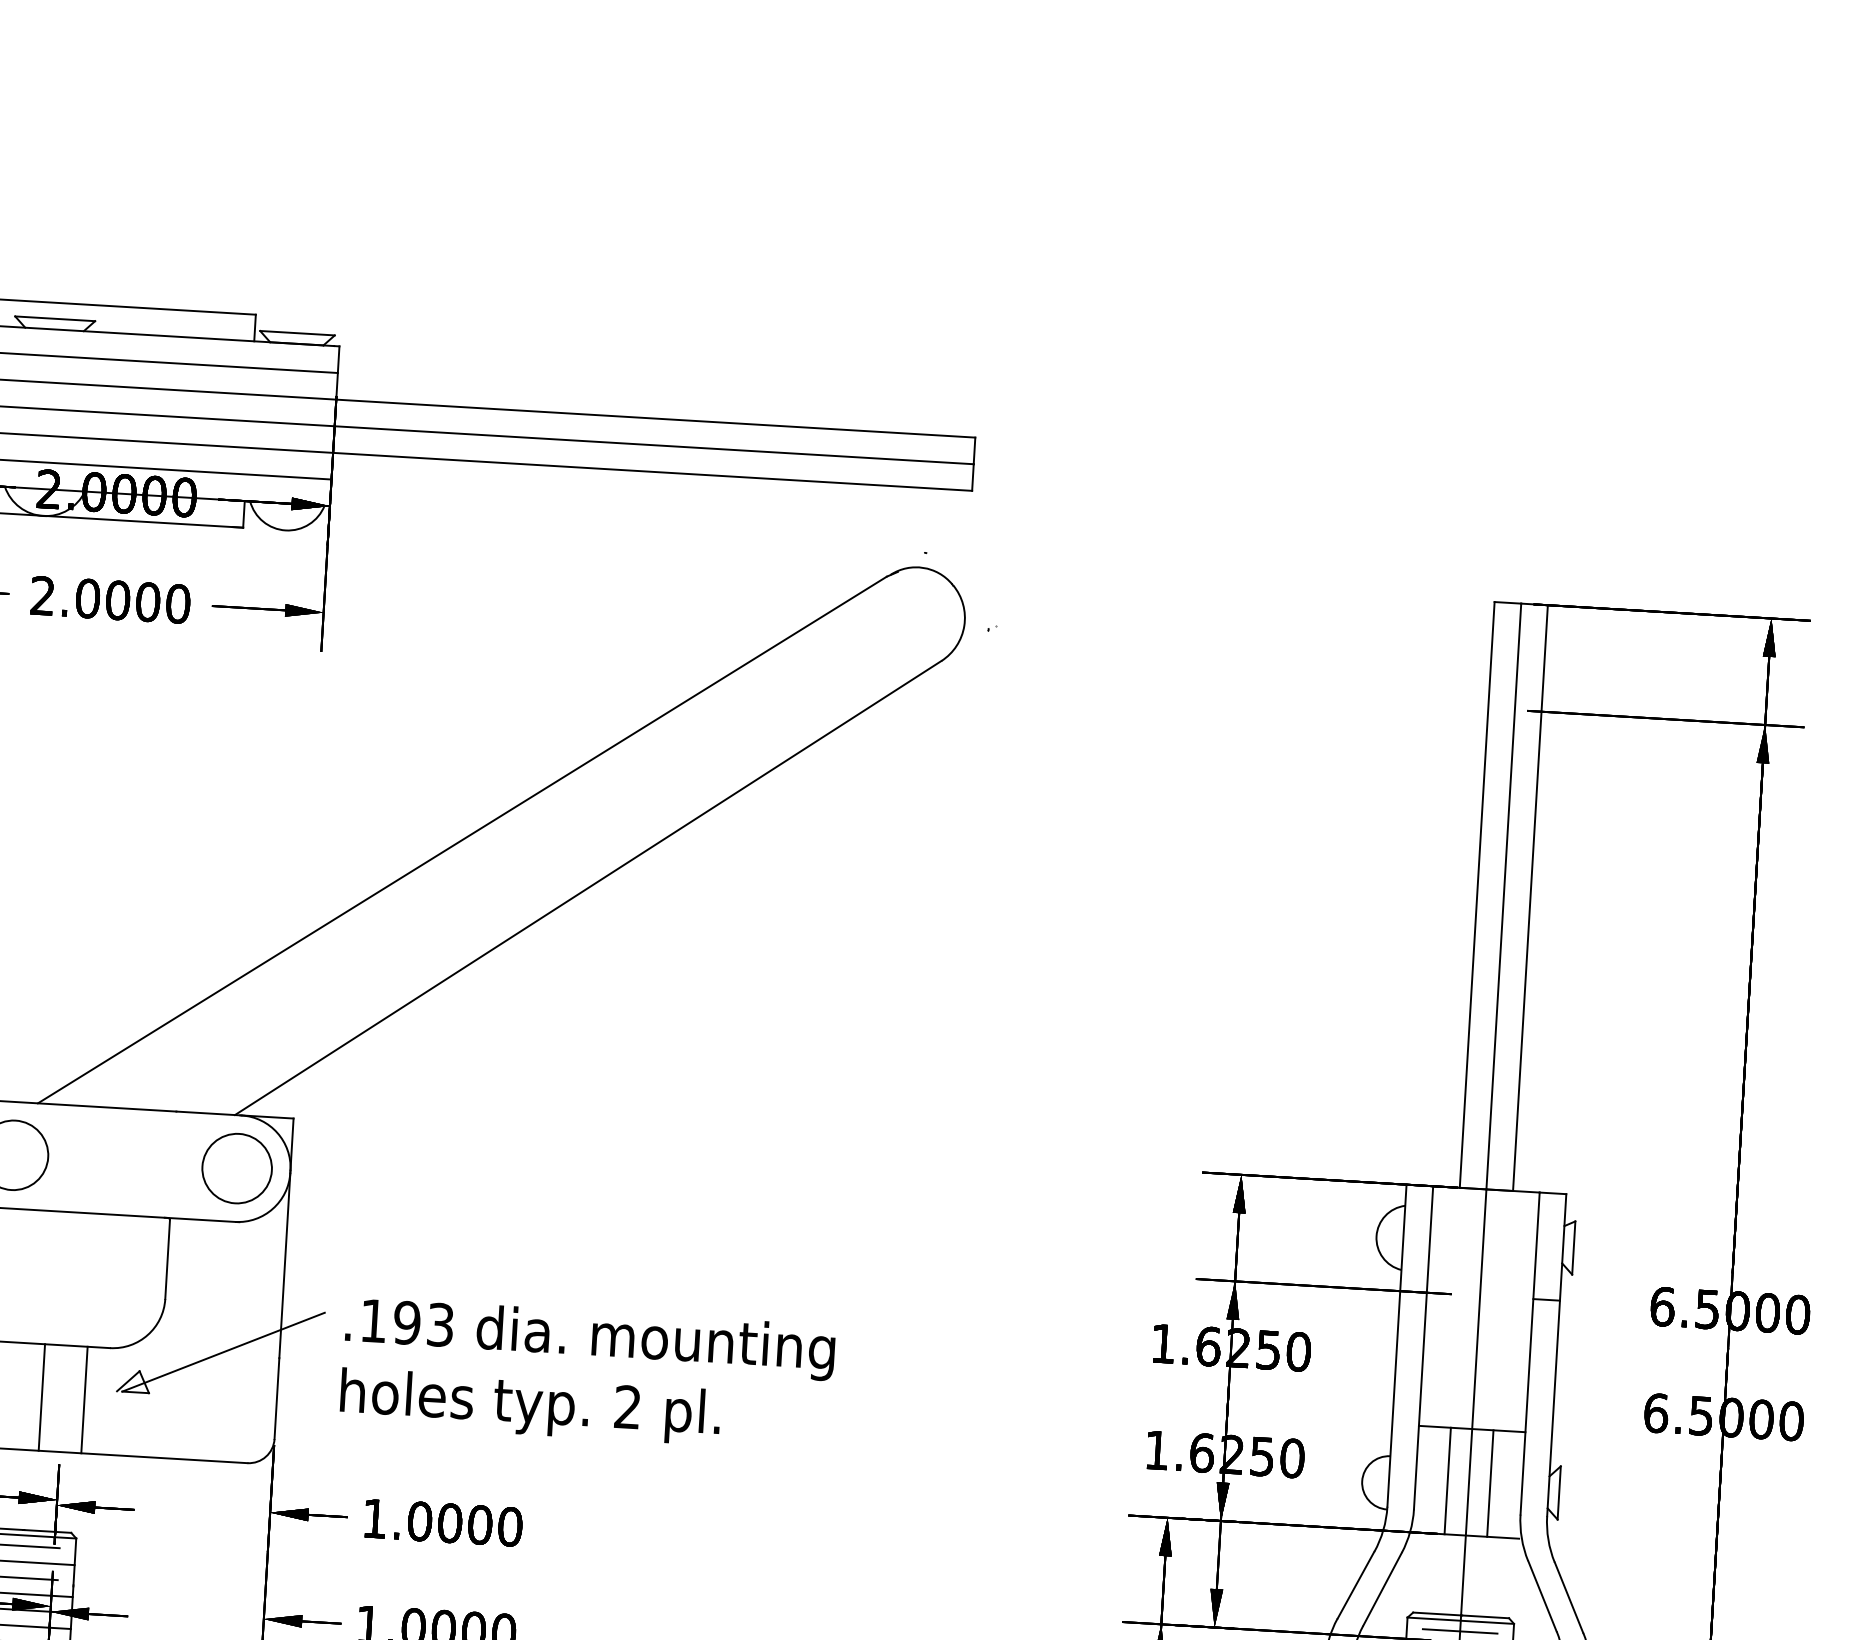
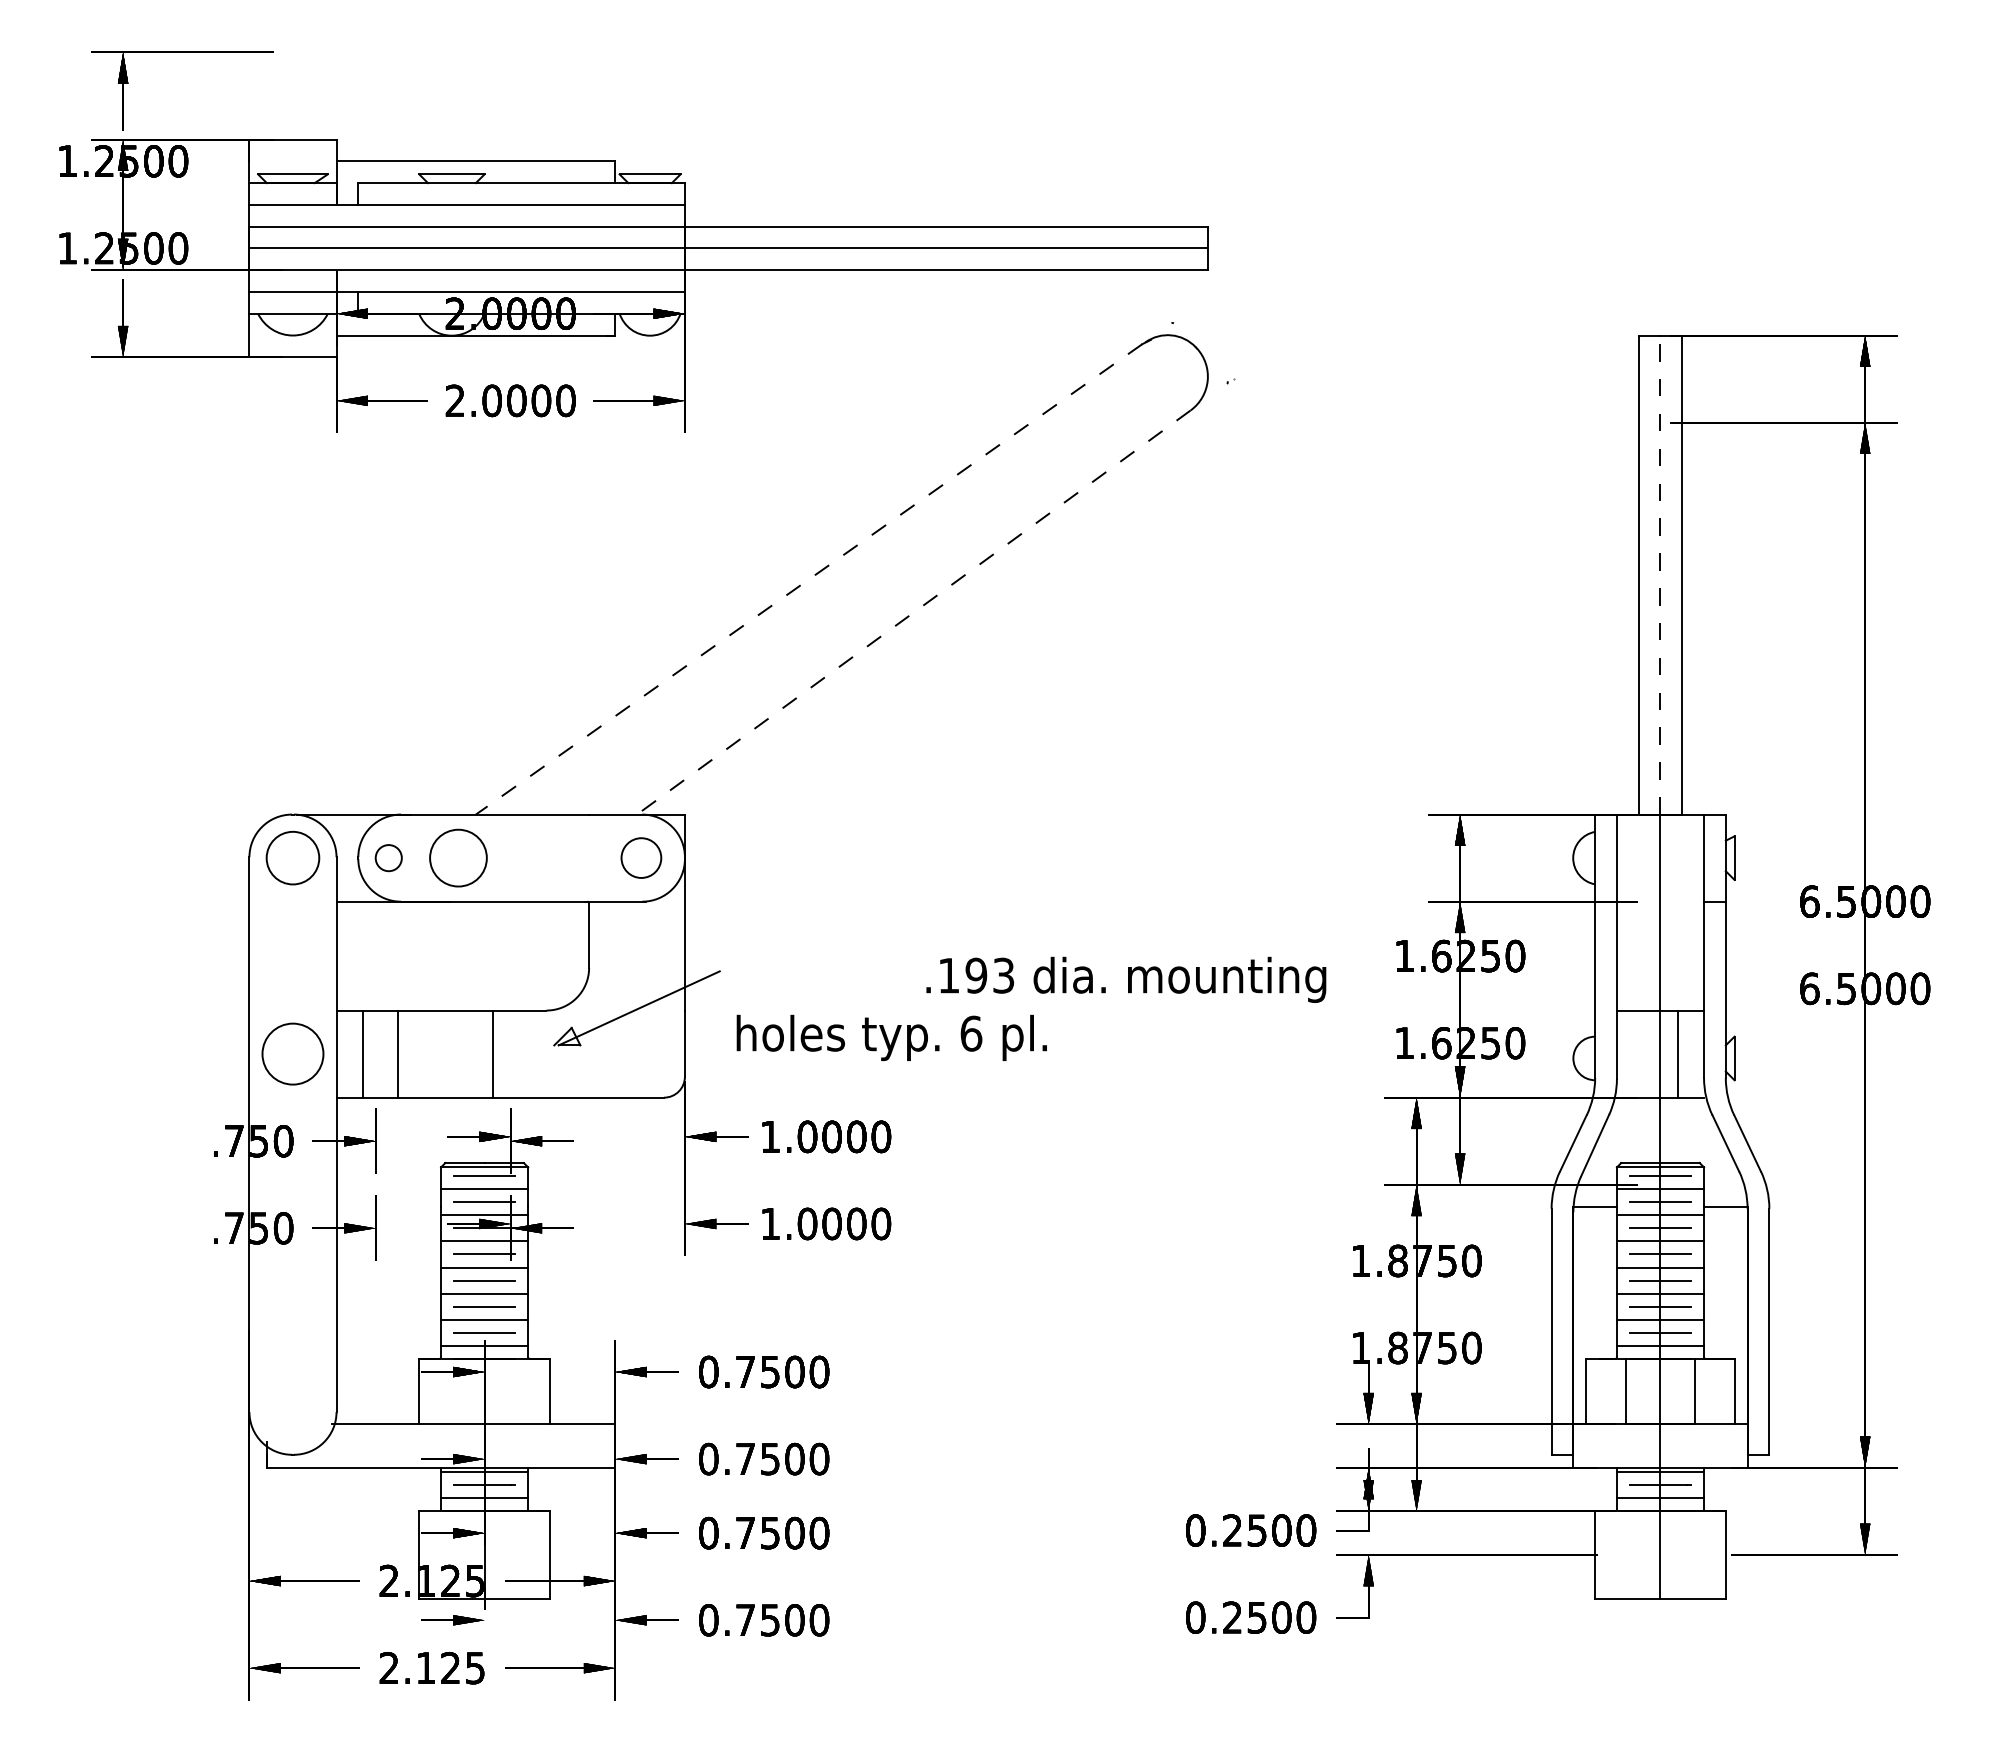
line: (462, 840) -> (809, 579), solid -> dashed
line: (587, 888) -> (913, 612), solid -> dashed
line: (1503, 897) -> (1660, 575), solid -> dashed
circle: (237, 1167) -> (641, 857), size x0.7
text: (590, 1338) -> (1126, 979), moved
line: (84, 1399) -> (528, 1053), removed
text: (628, 1407) -> (971, 1033), 2 -> 6
line: (1448, 1480) -> (1643, 1053), removed

